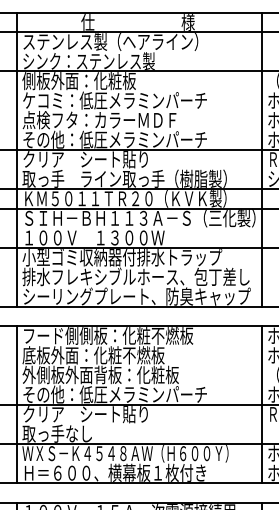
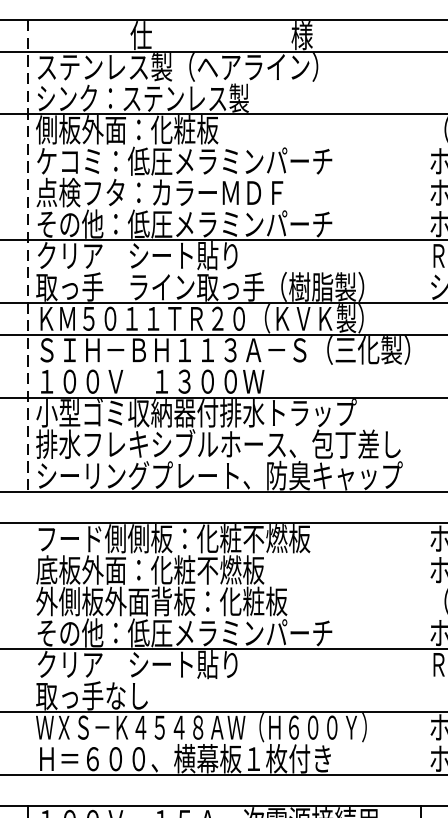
line: (262, 159) -> (421, 255), removed
line: (17, 160) -> (28, 257), solid -> dashed
line: (17, 404) -> (28, 648), removed
line: (262, 404) -> (421, 648), removed

